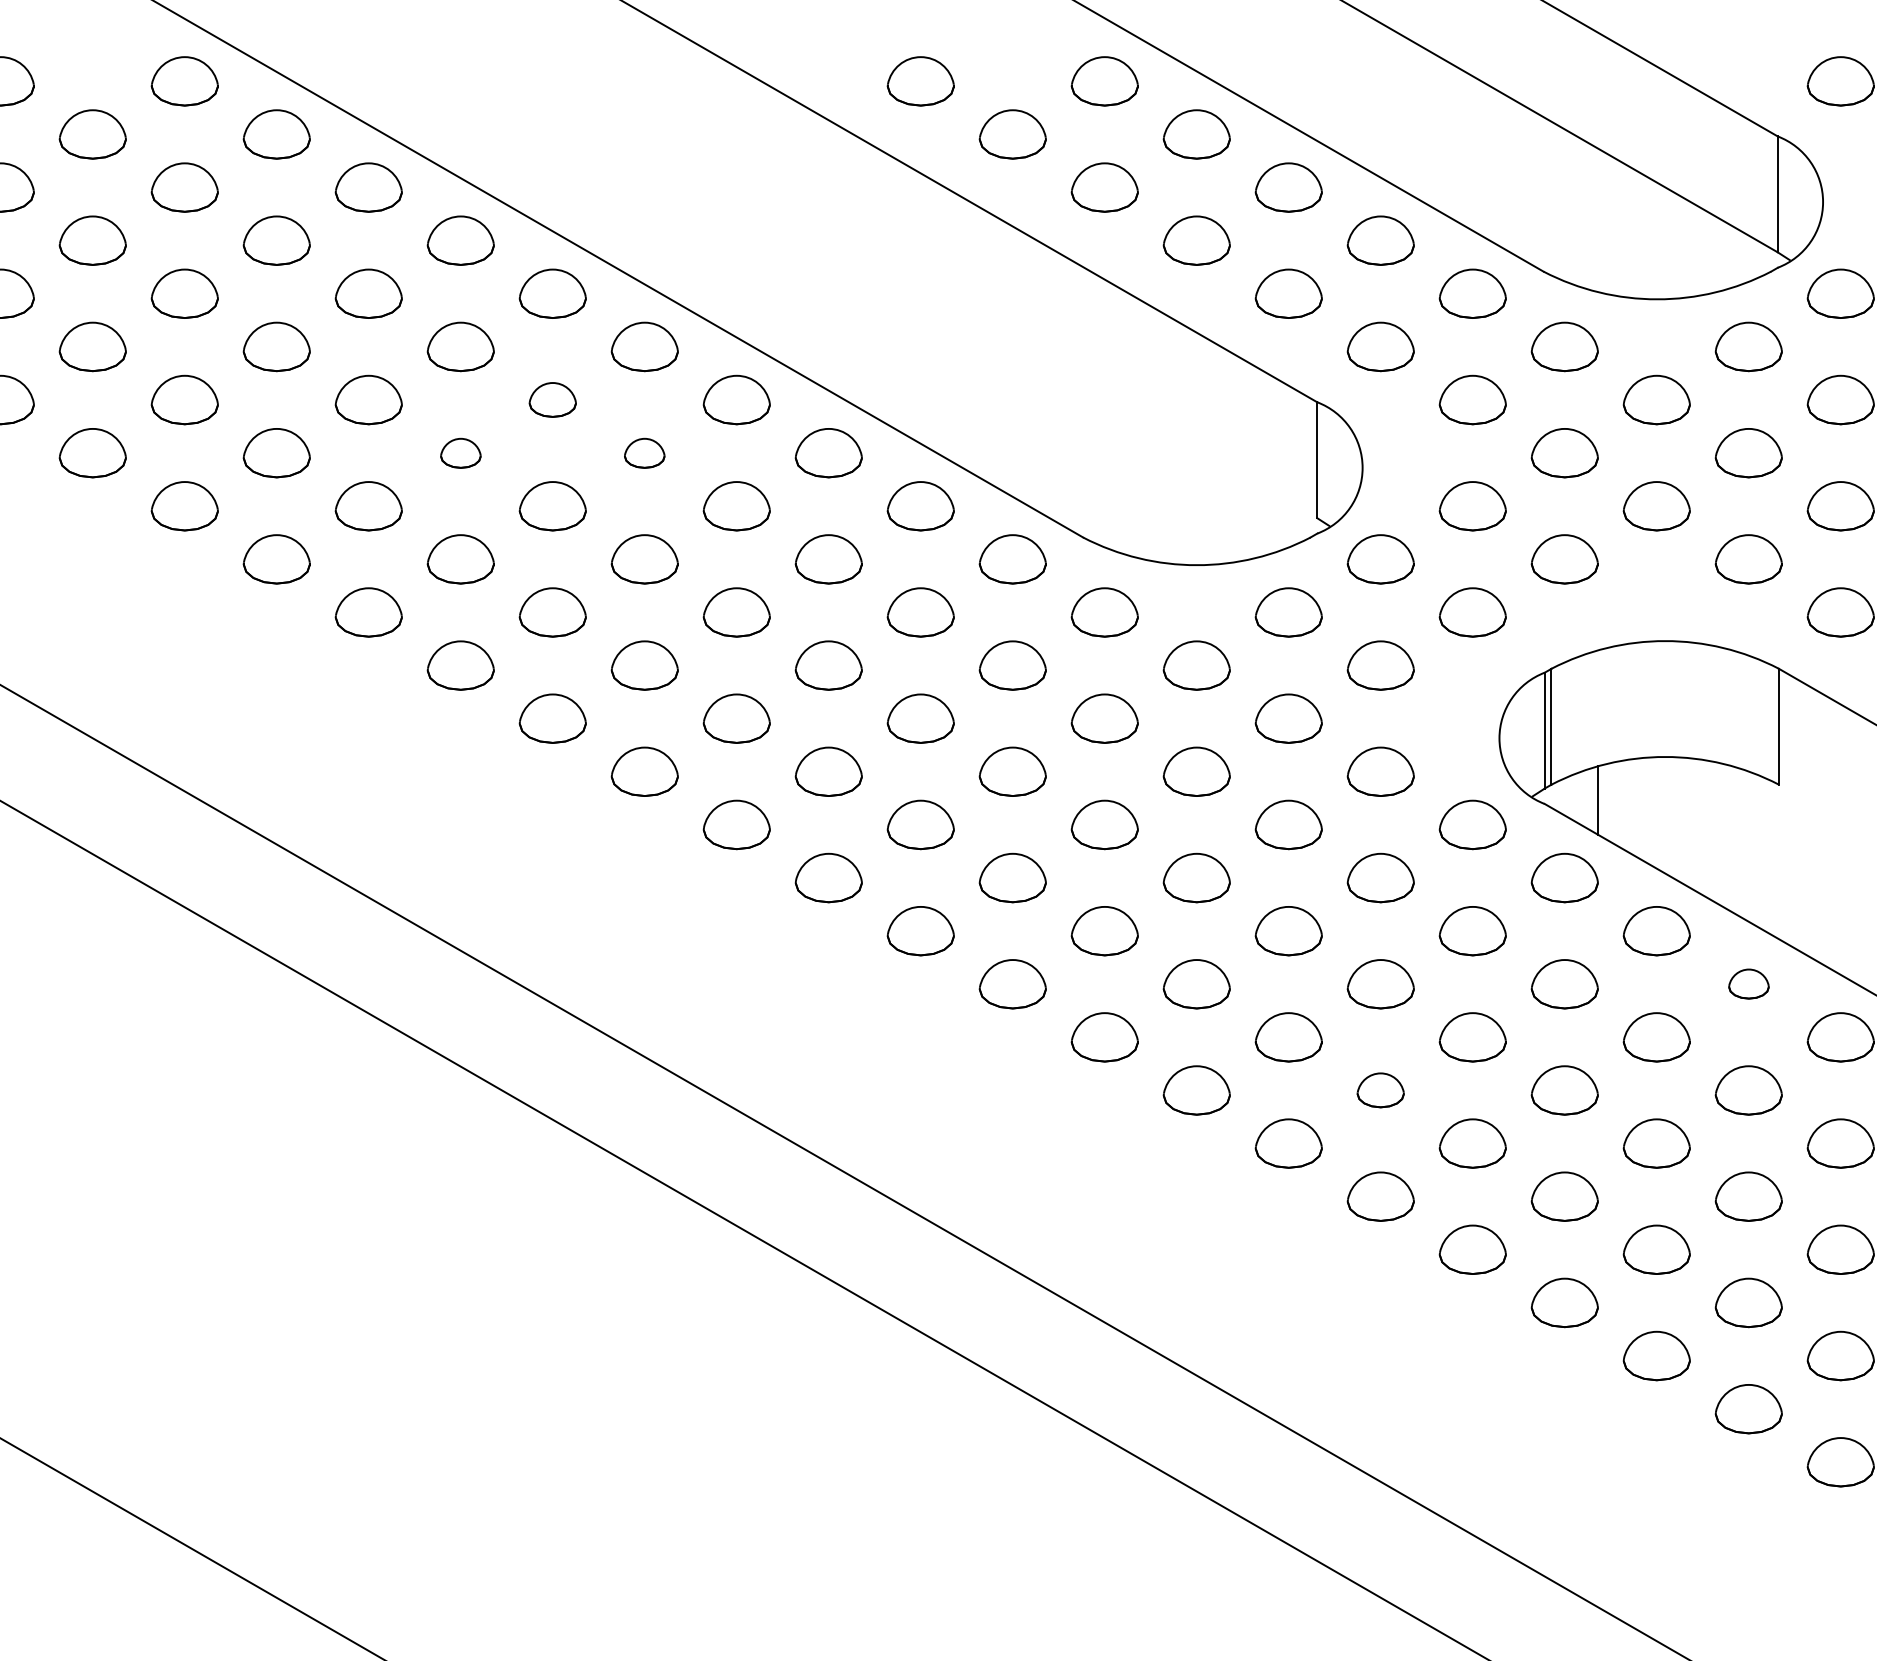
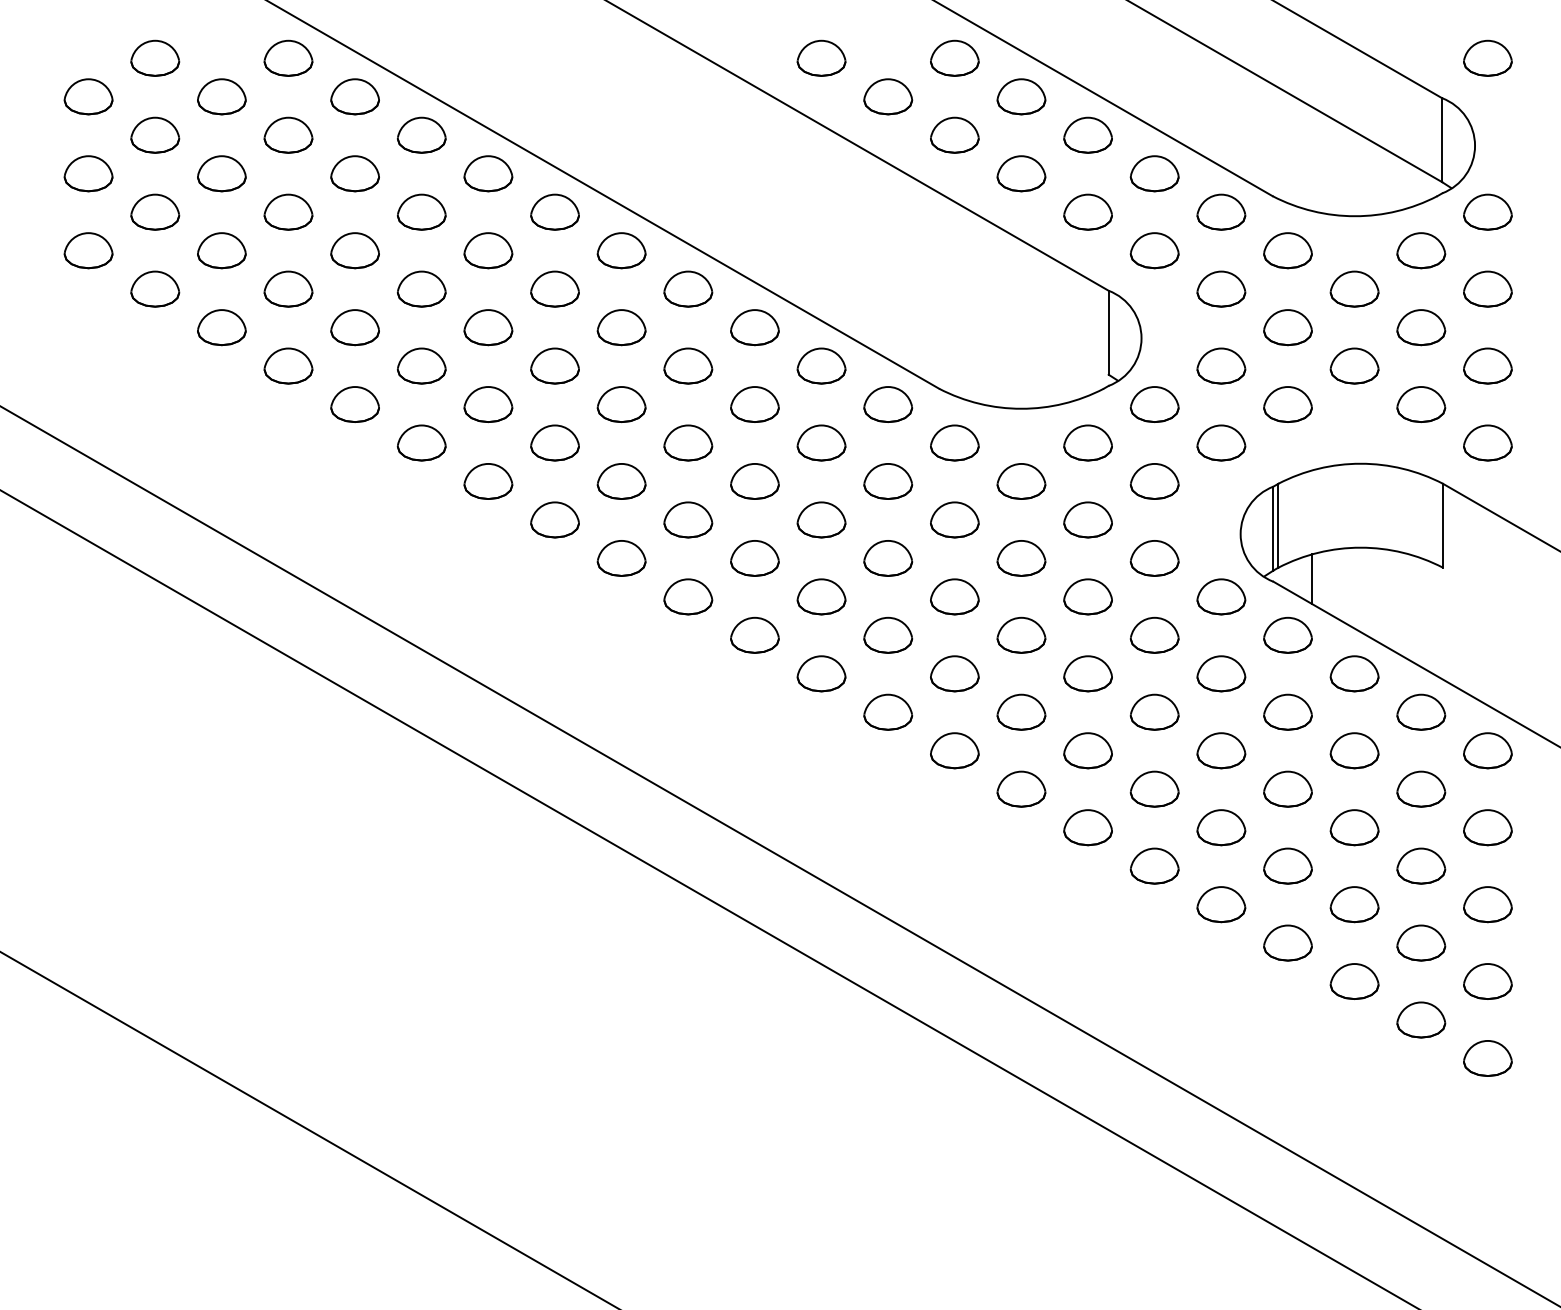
part: (552, 399) -> (554, 288), size x1.43
part: (460, 452) -> (488, 327), size x1.67
part: (644, 452) -> (621, 327), size x1.67
part: (1749, 983) -> (1421, 711), size x1.67
part: (1380, 1089) -> (1154, 788), size x1.43

